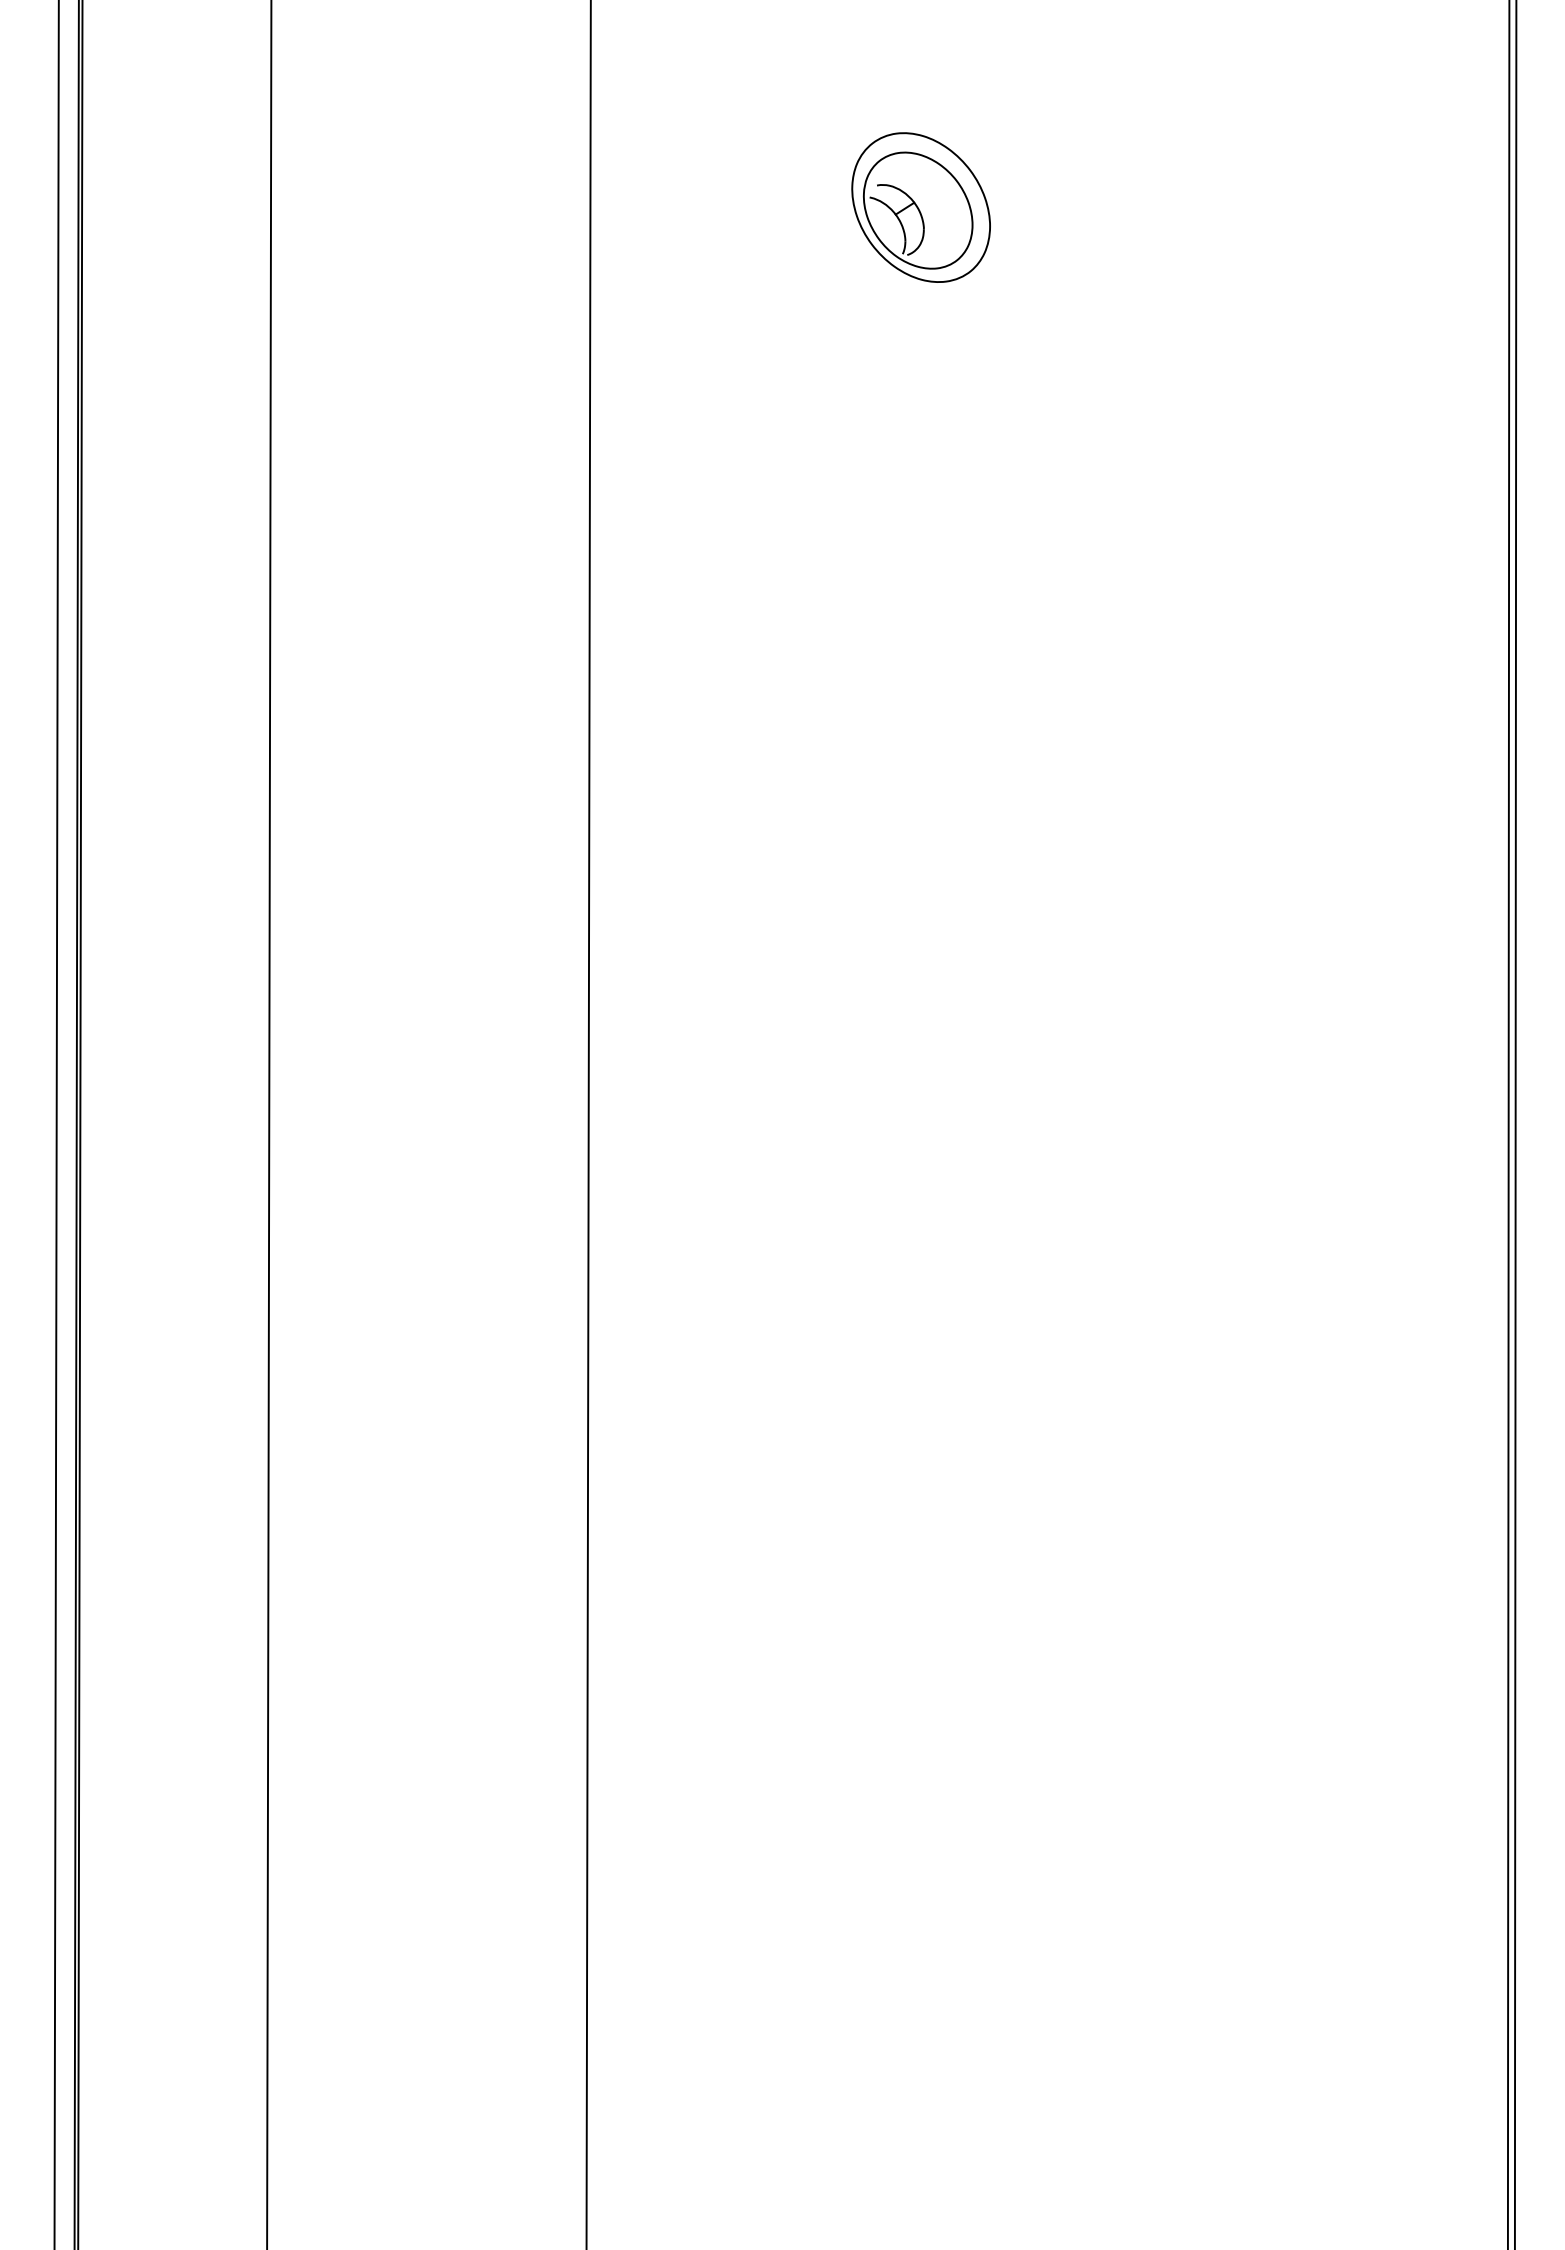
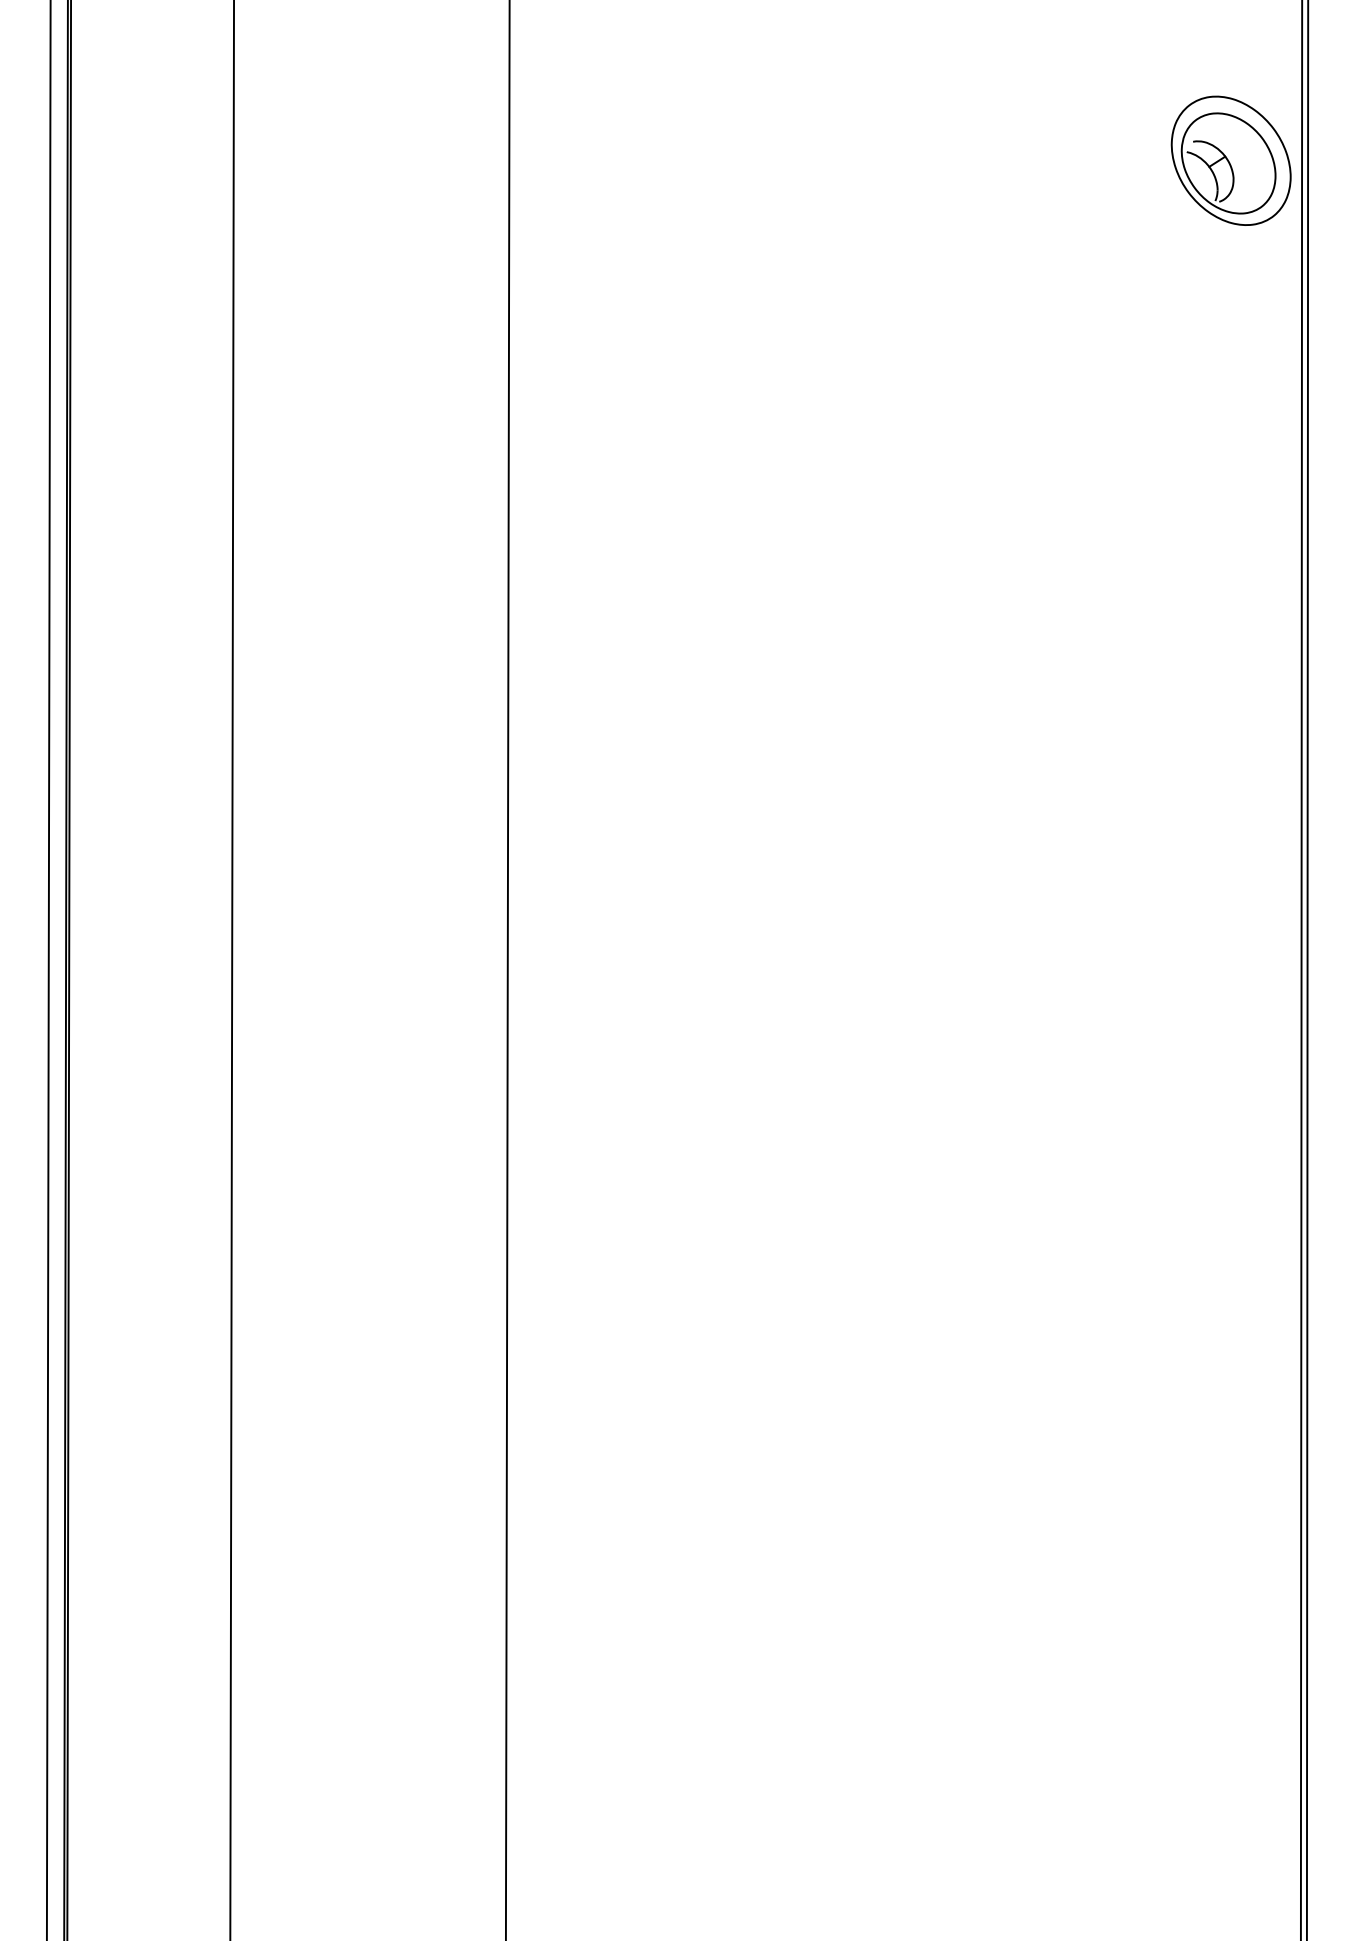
part: (920, 207) -> (1230, 160), moved

